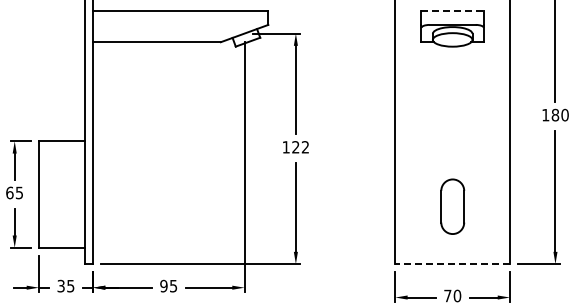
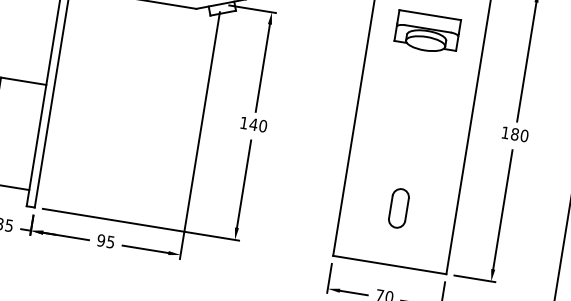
line: (453, 11) -> (430, 15), dashed -> solid
text: (300, 147) -> (258, 125), 122 -> 140
part: (452, 206) -> (398, 208), size x0.71
line: (452, 264) -> (389, 265), dashed -> solid

